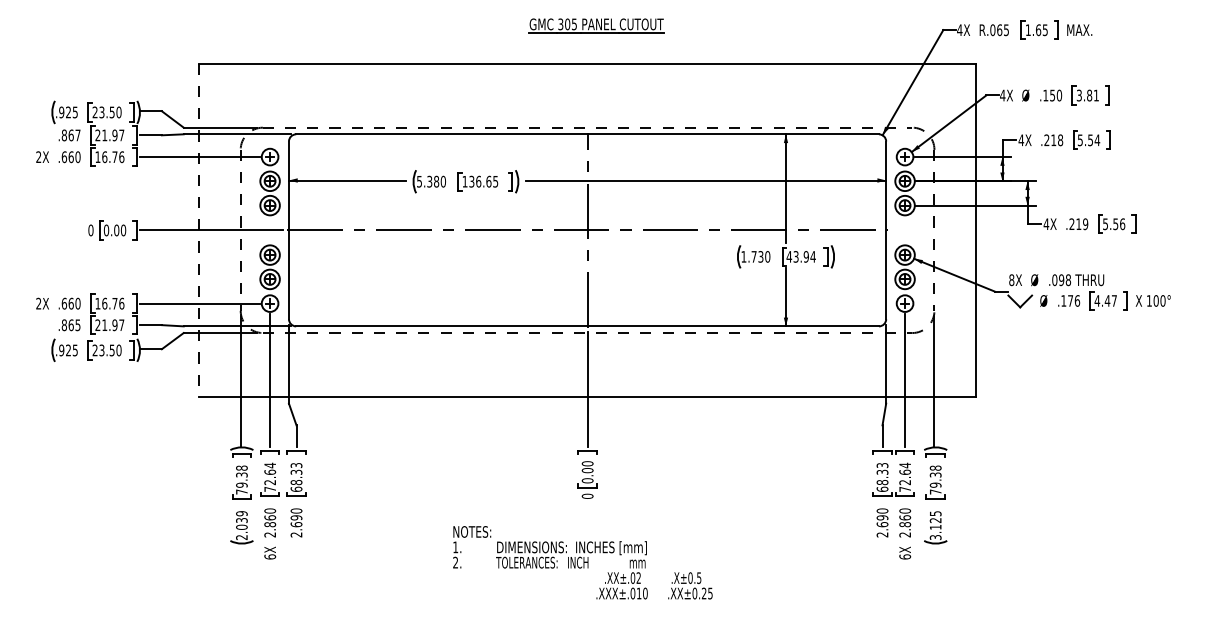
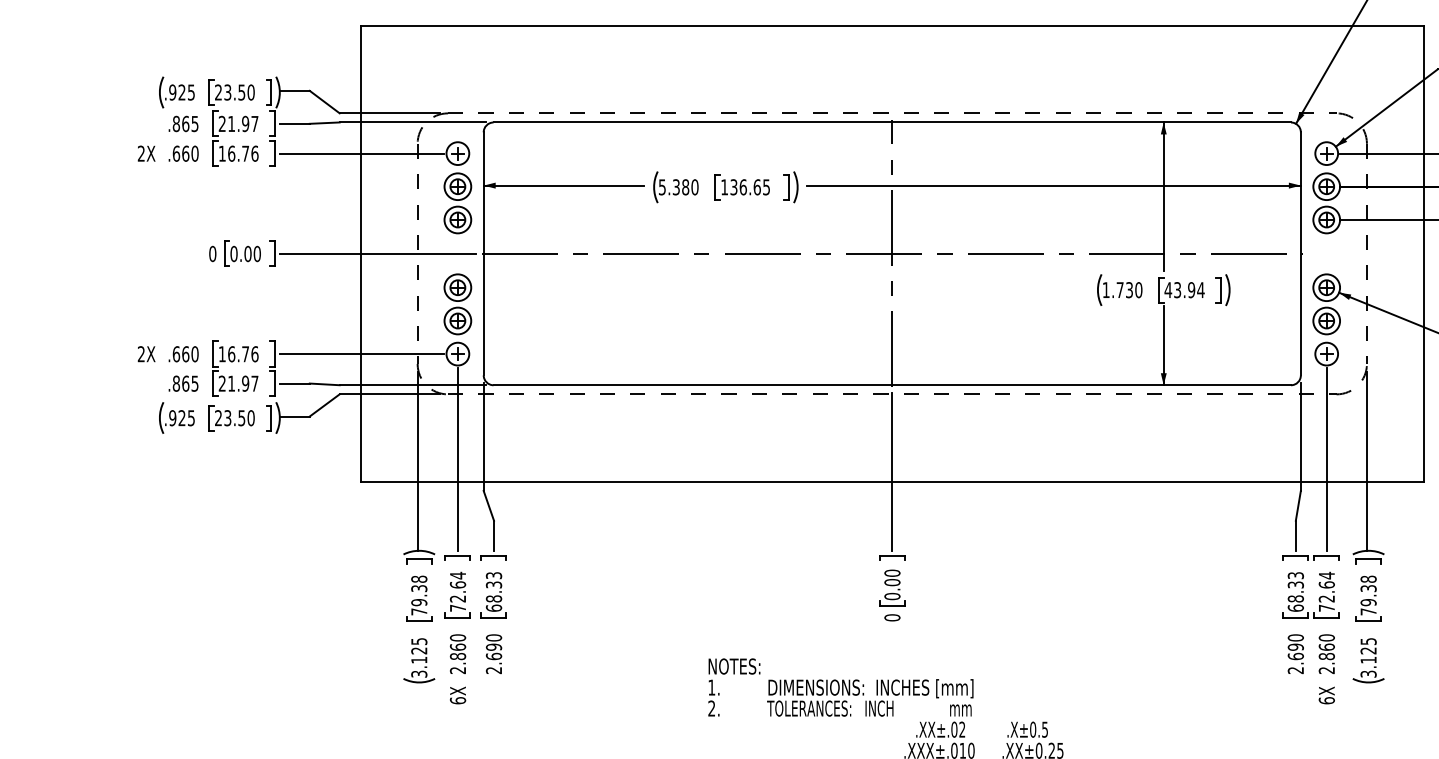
text: (77, 135) -> (194, 124), .867 -> .865
line: (199, 230) -> (361, 254), dashed -> solid
text: (241, 525) -> (418, 657), 2.039 -> 3.125

